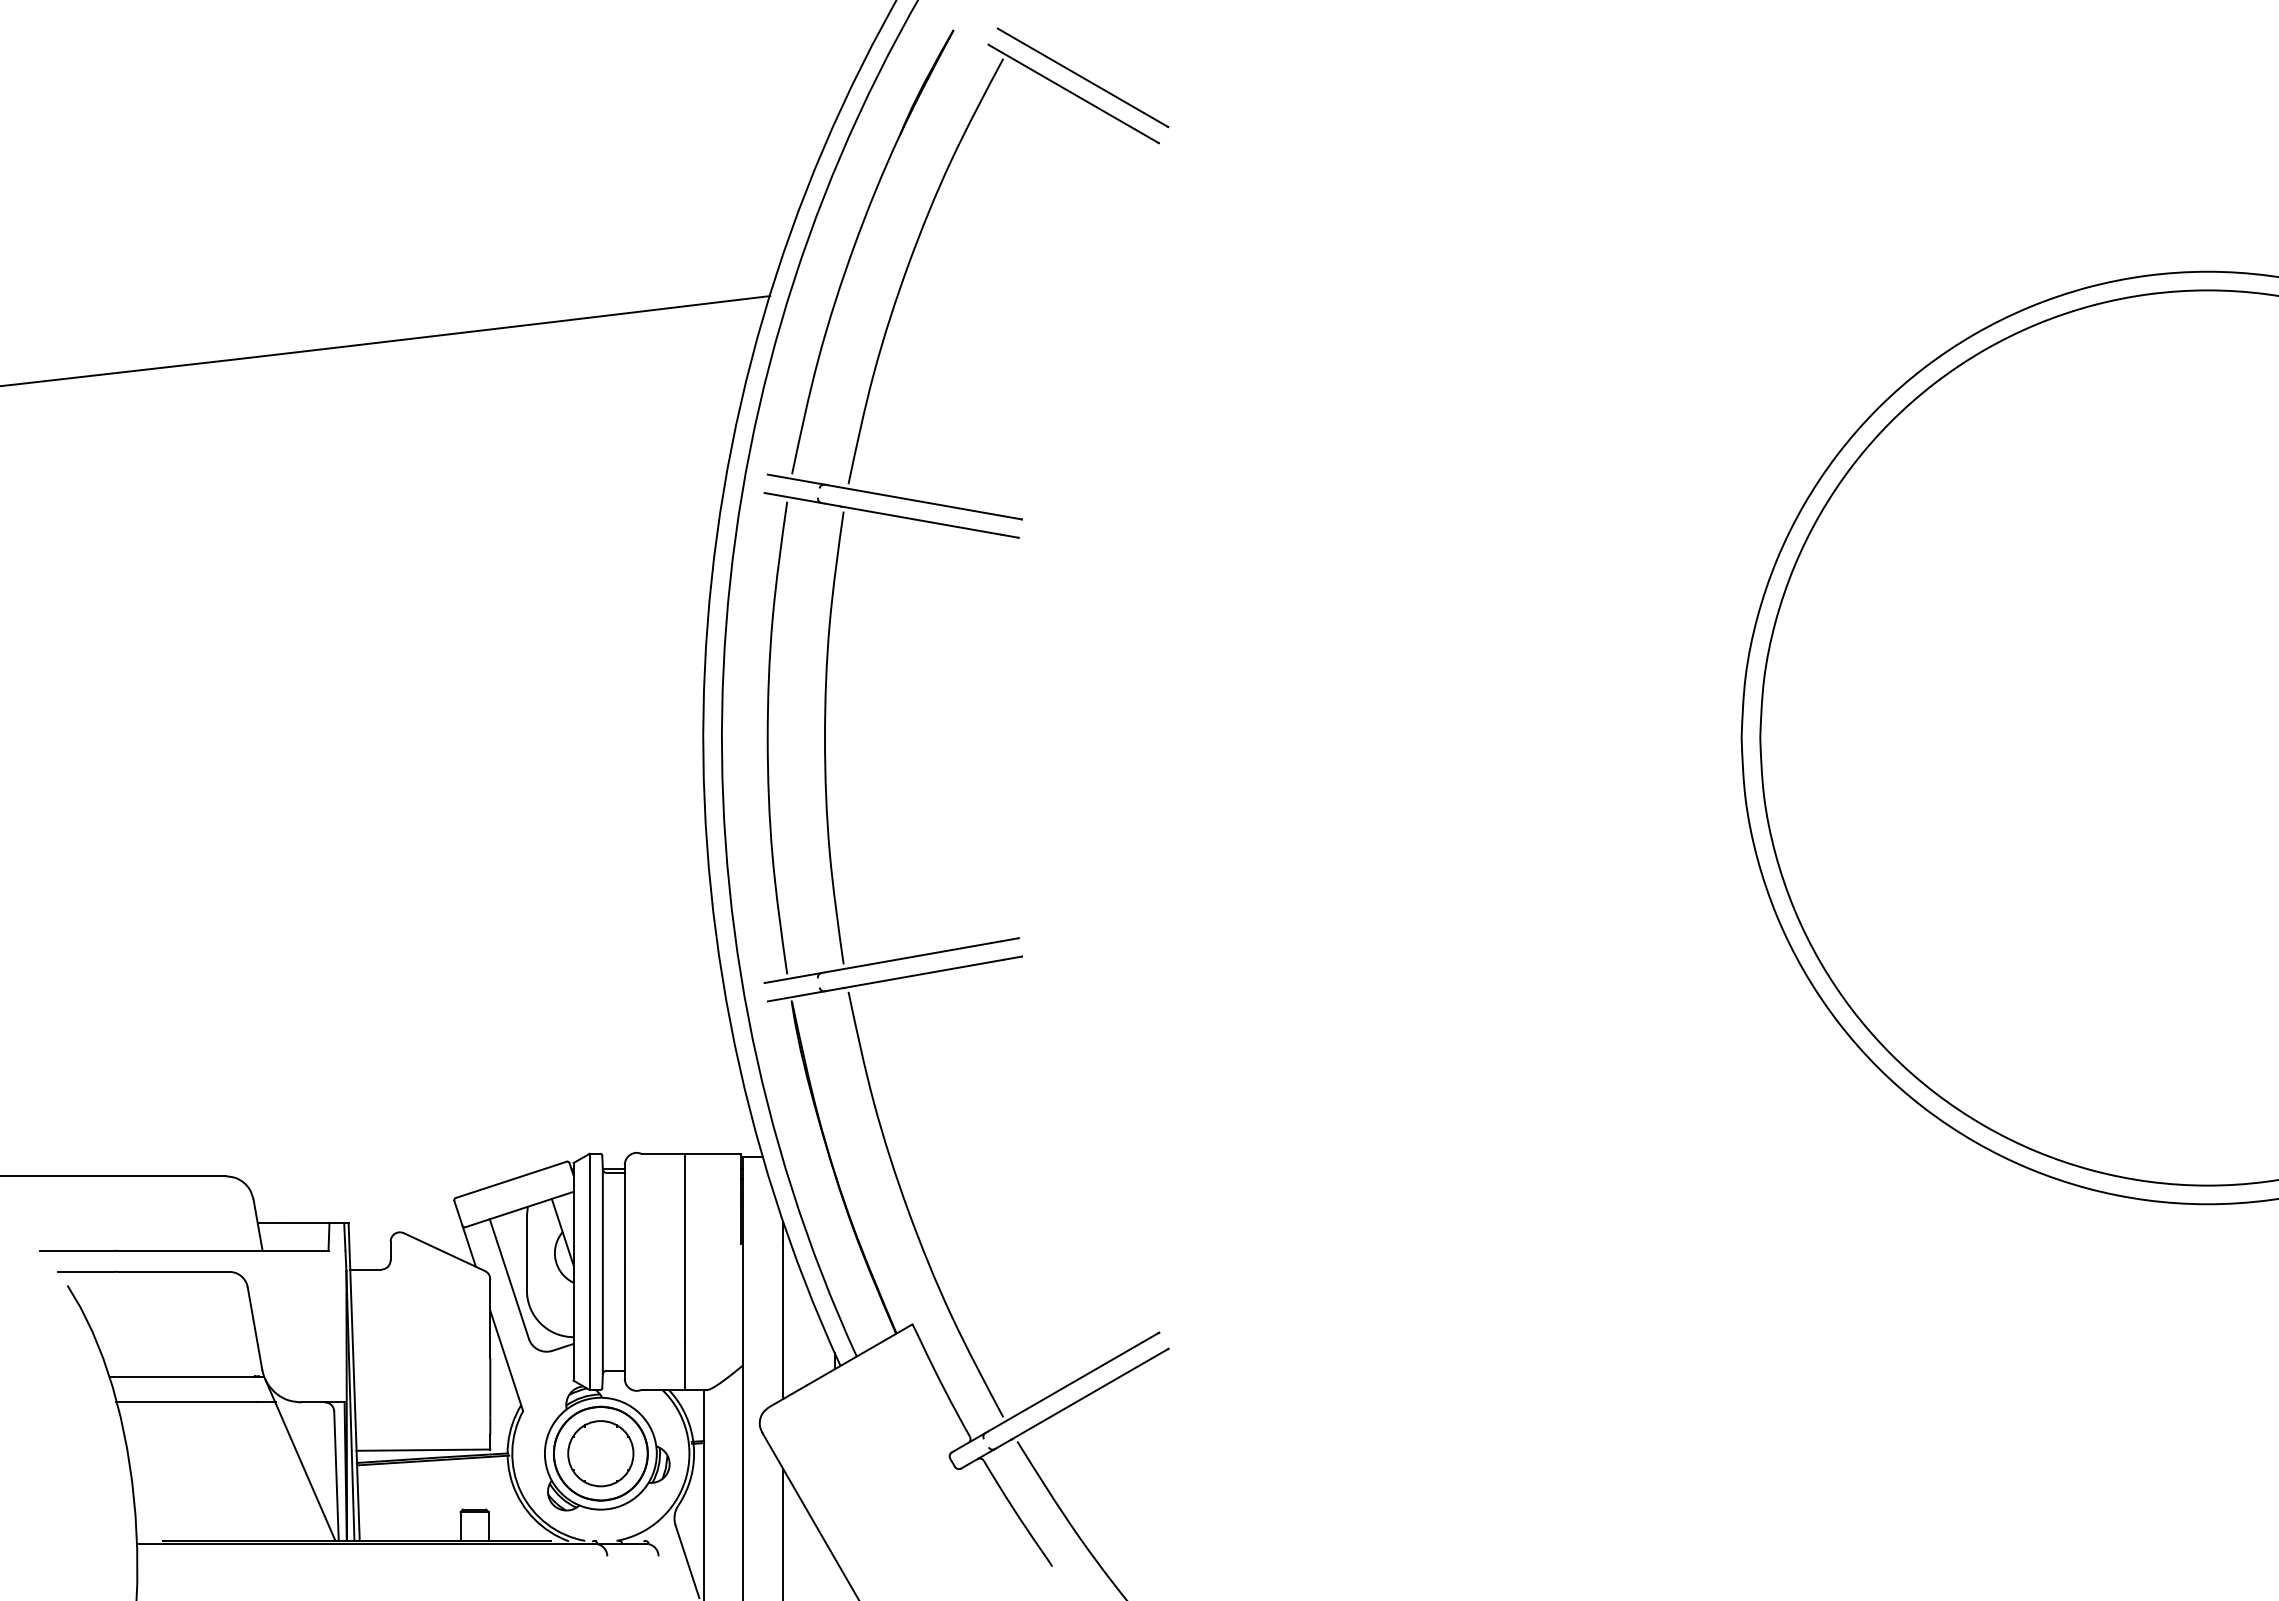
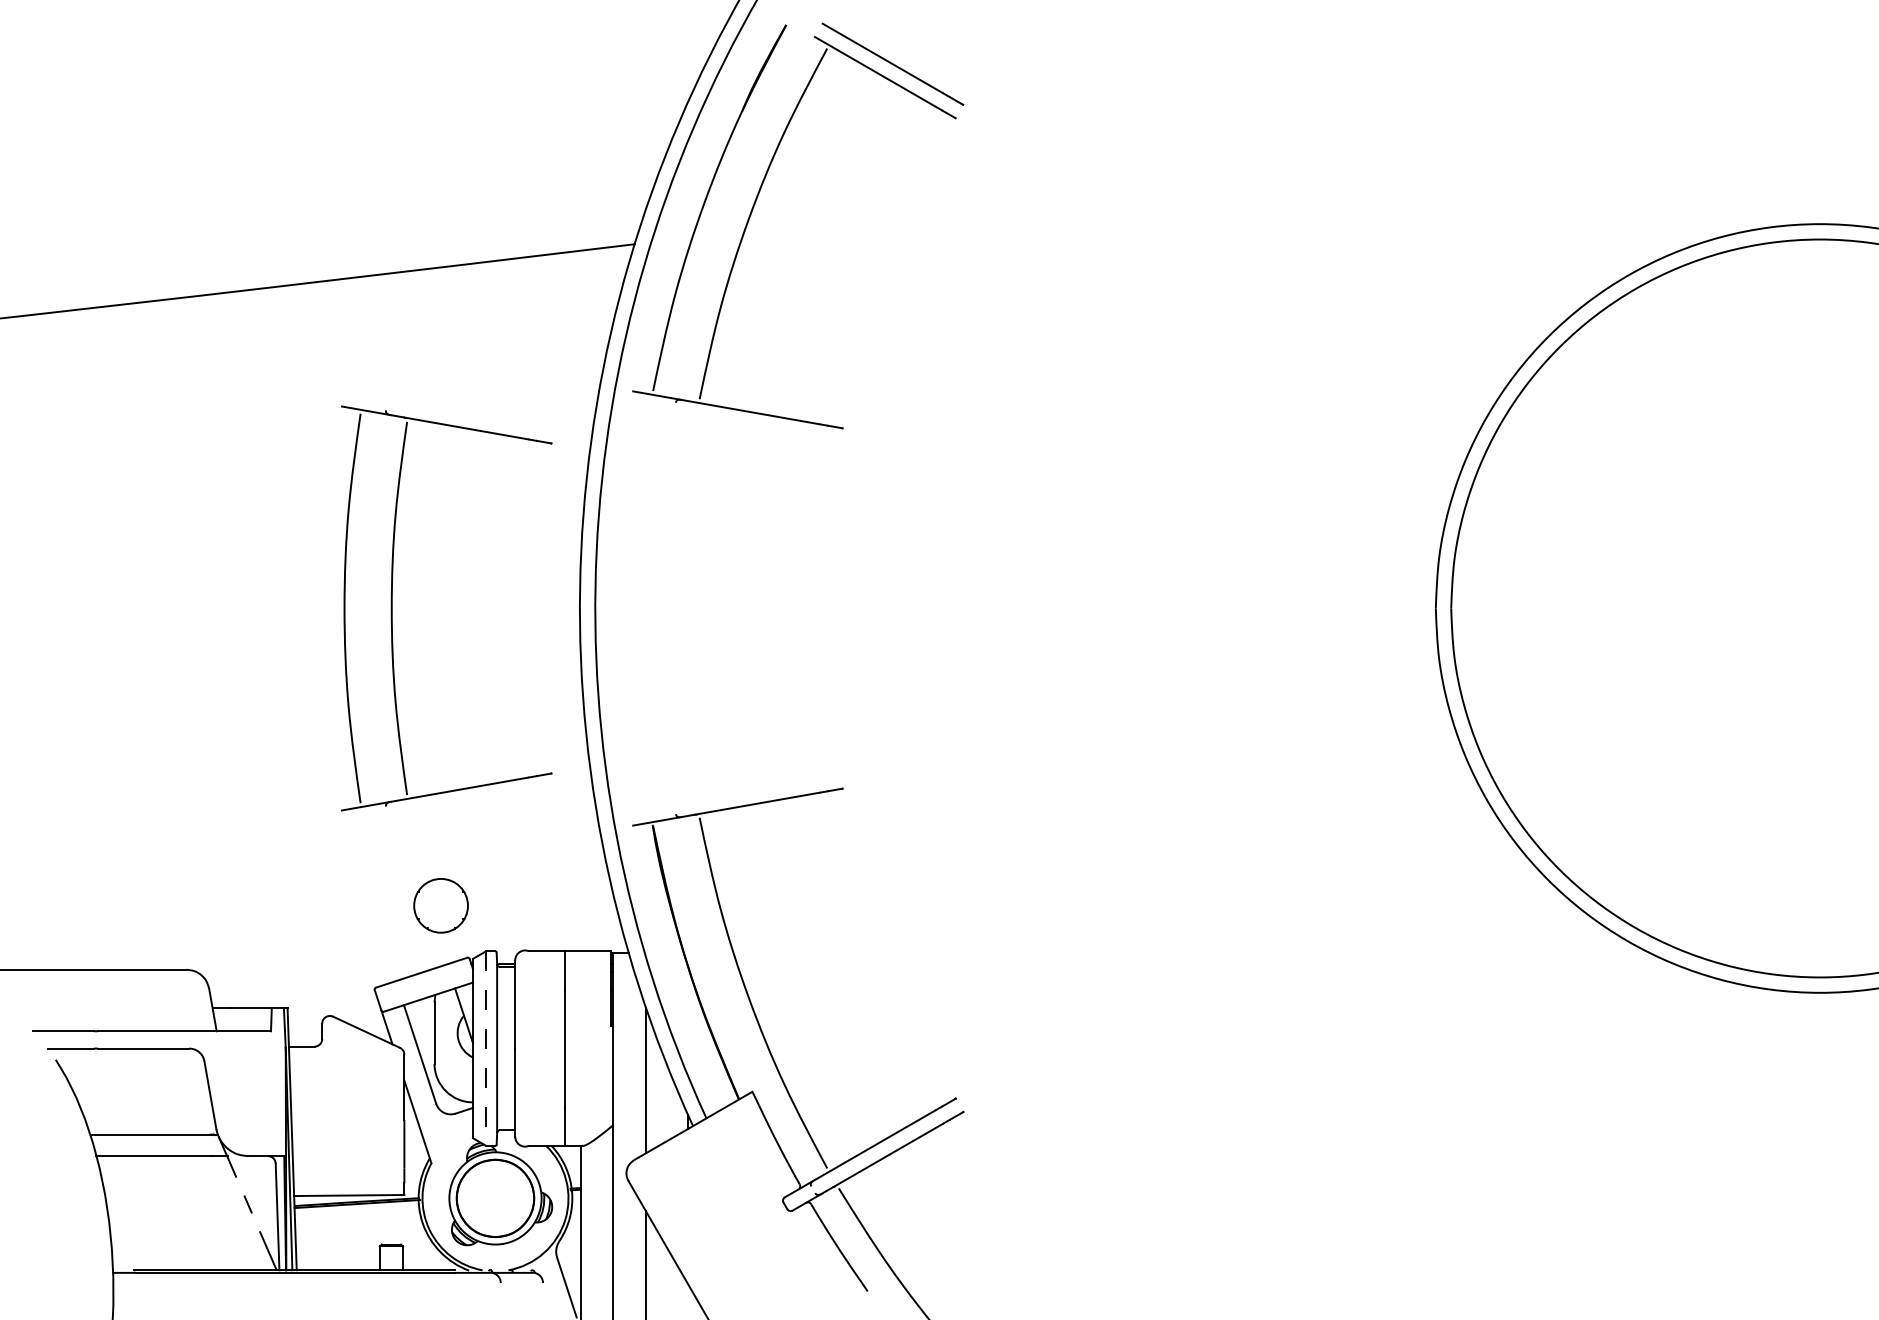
part: (825, 737) -> (392, 608), moved
line: (589, 1272) -> (486, 1049), solid -> dashed
circle: (600, 1453) -> (440, 905), moved
line: (301, 1461) -> (248, 1204), solid -> dashed

